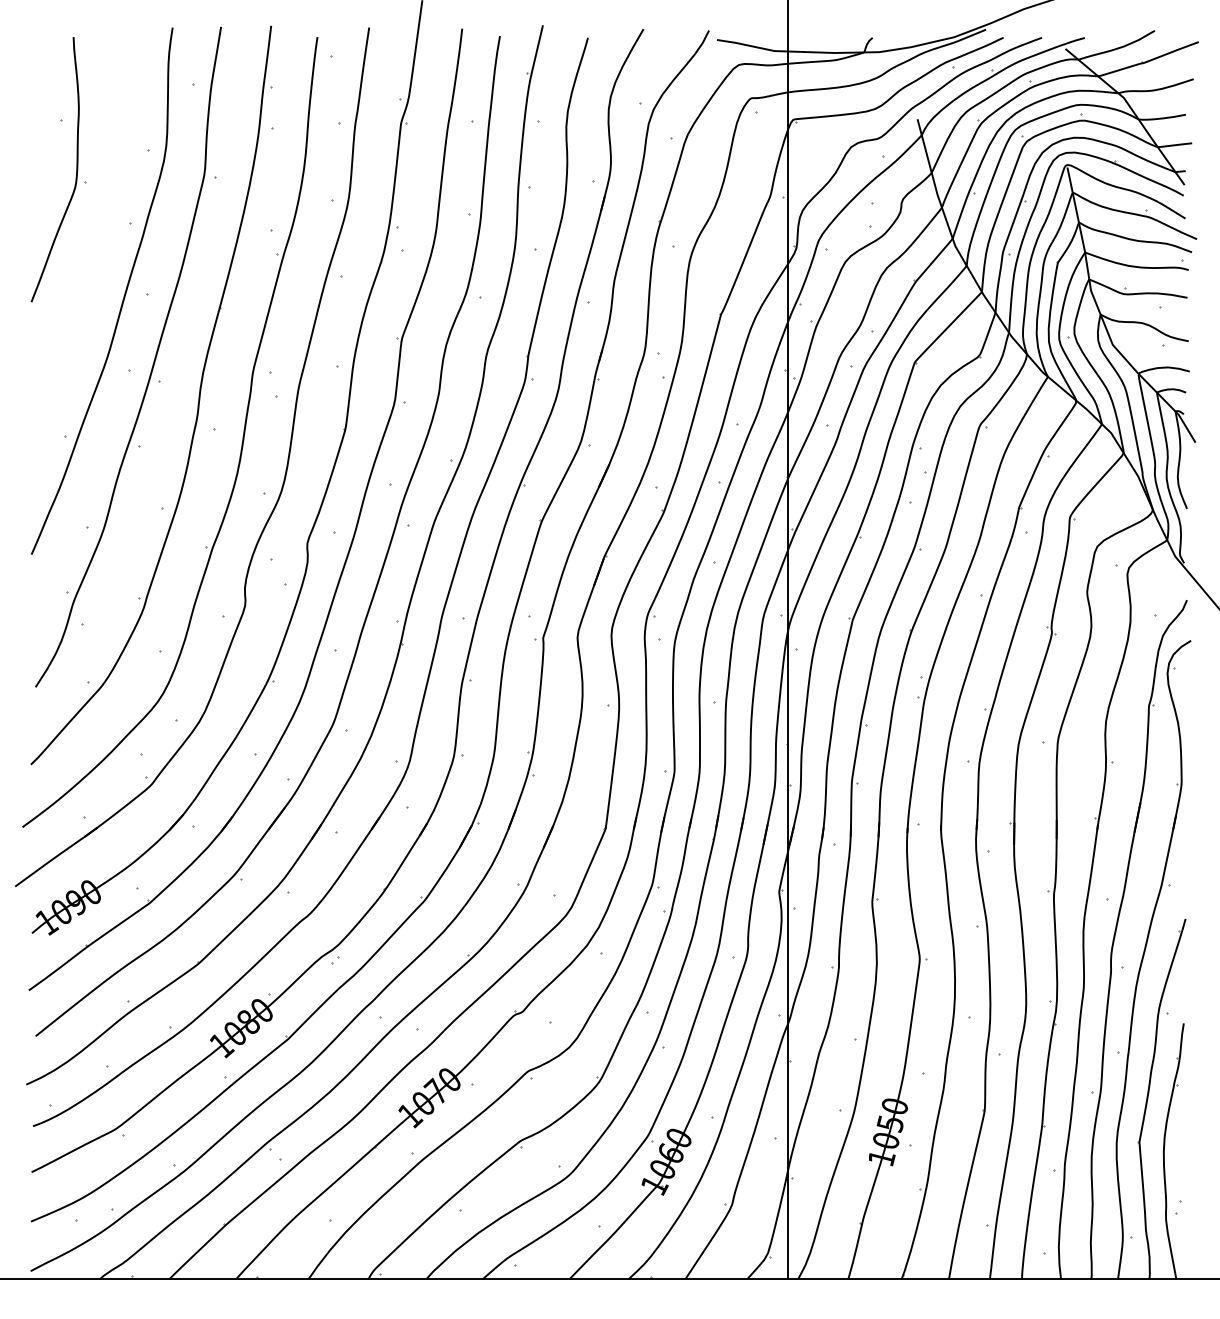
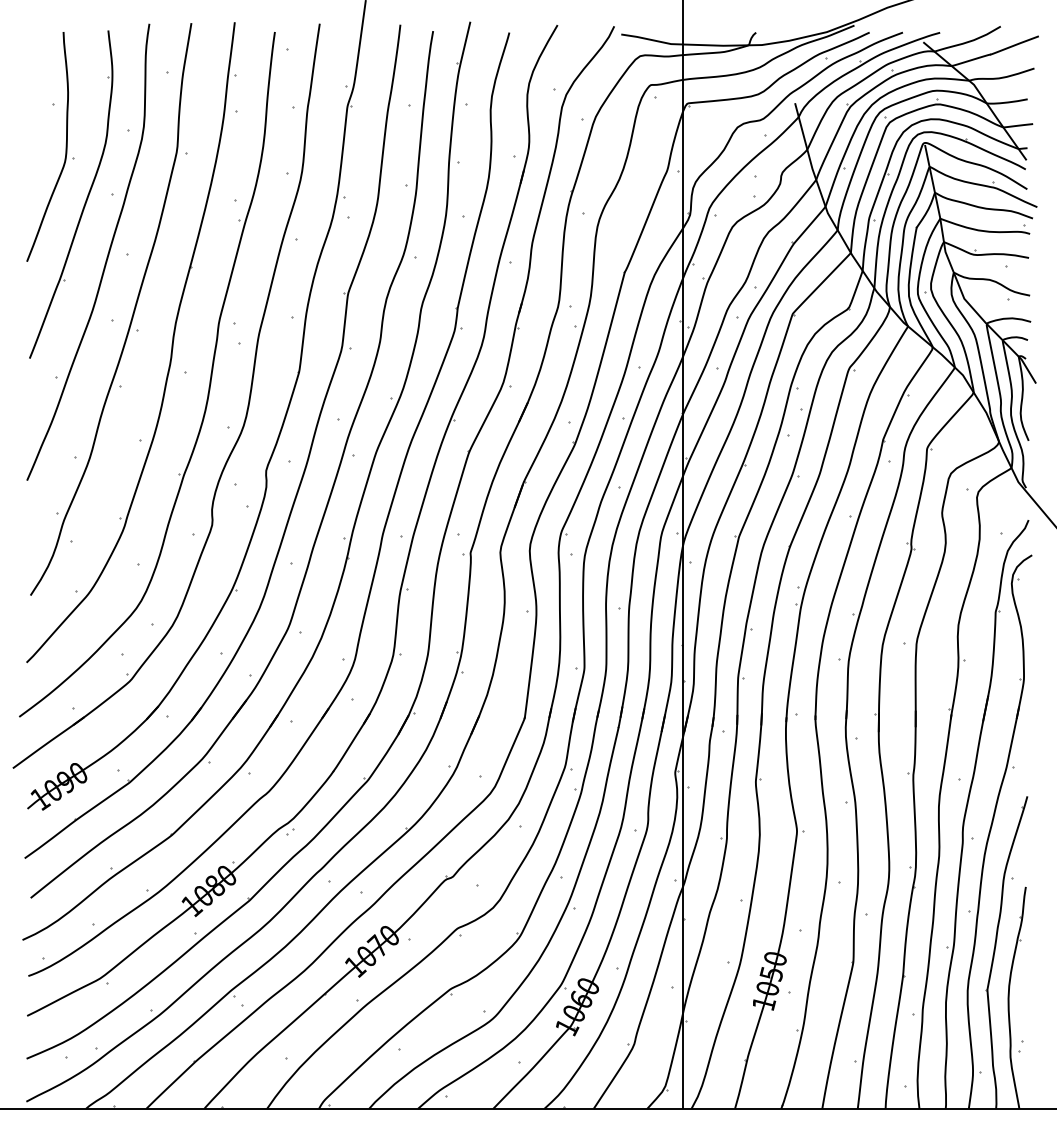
part: (98, 232) -> (85, 201), added

